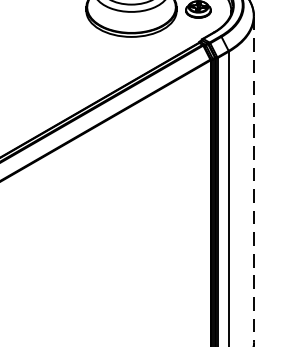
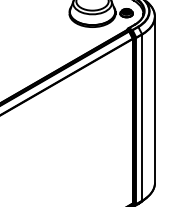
line: (253, 180) -> (154, 100), dashed -> solid

